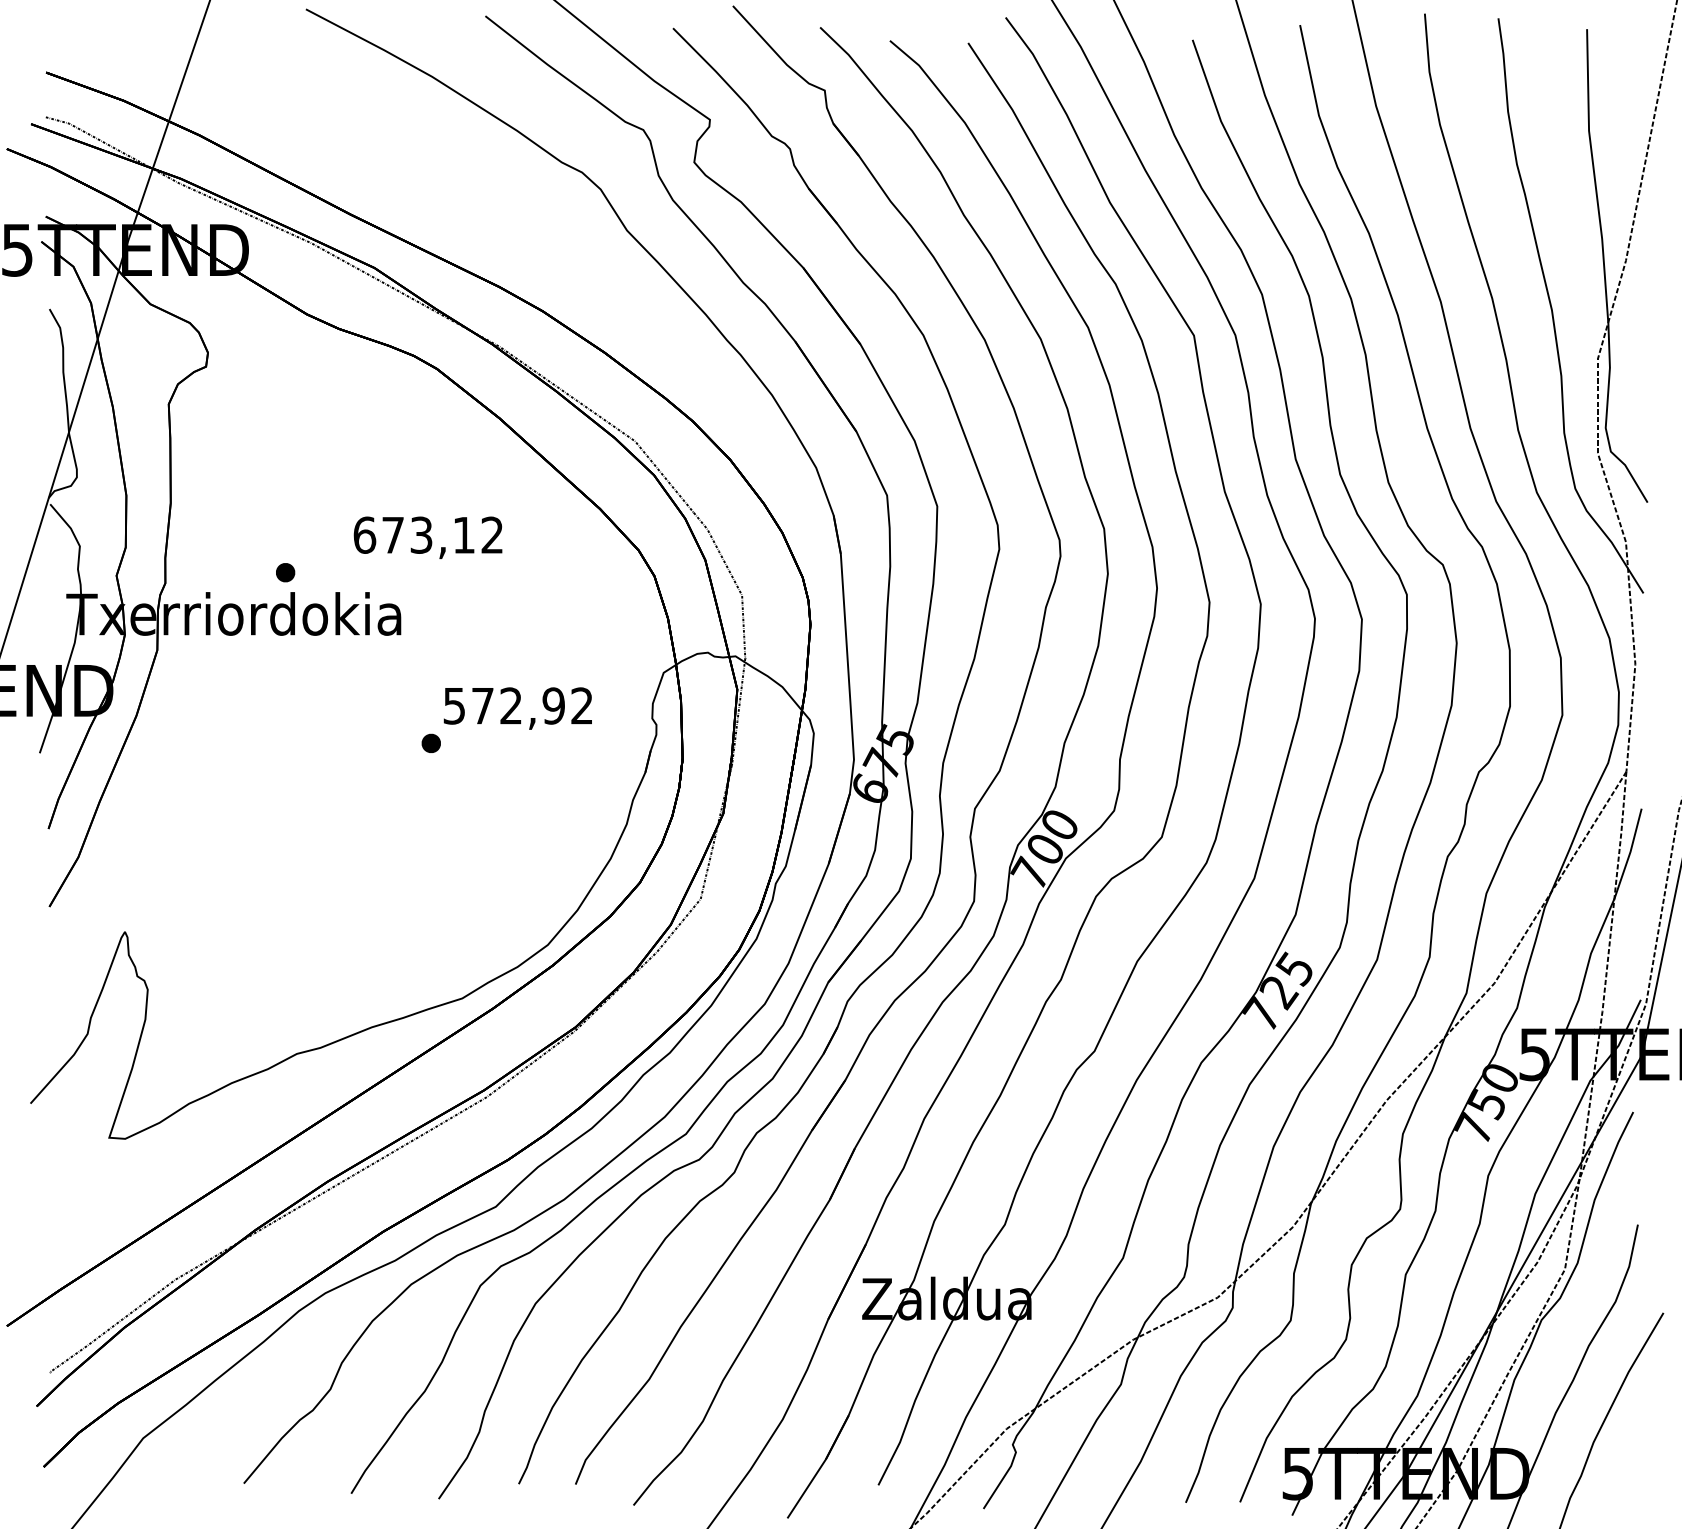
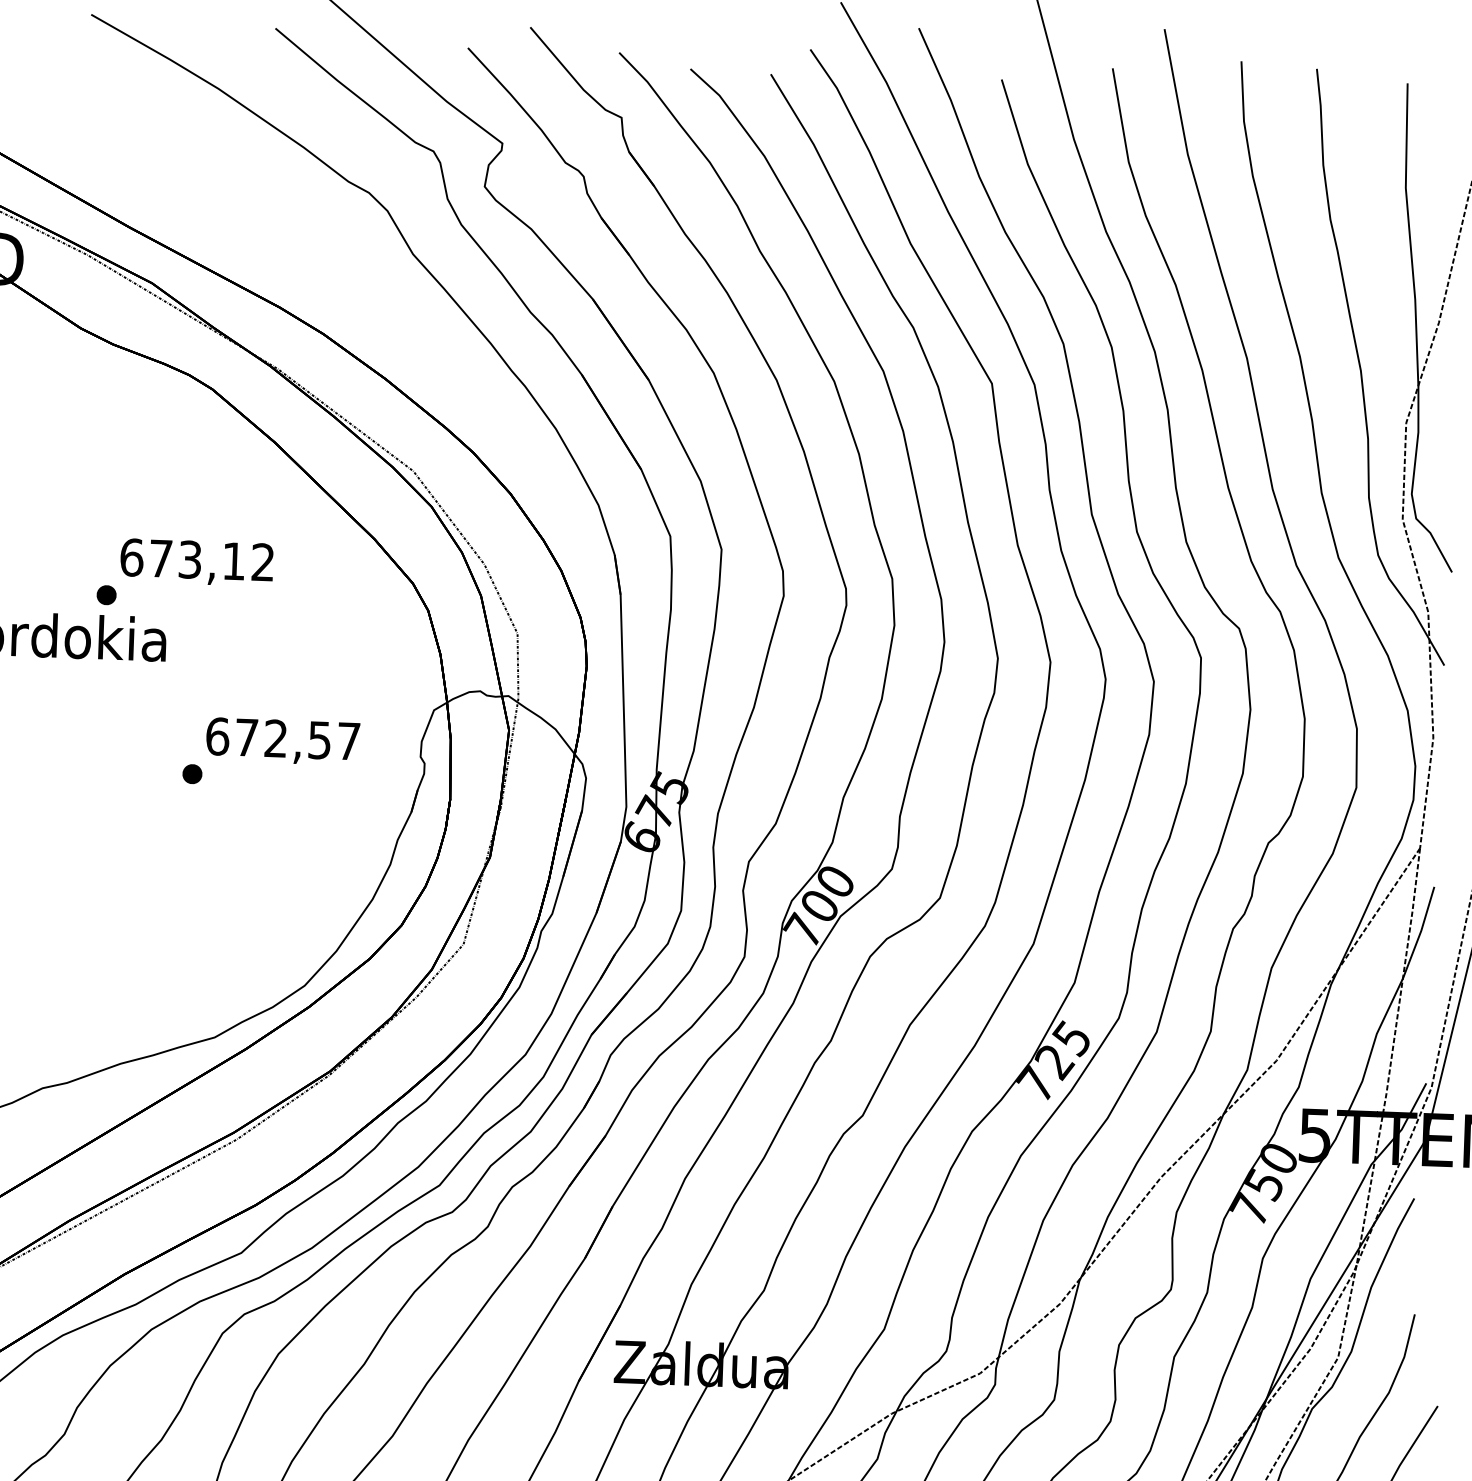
part: (285, 572) -> (106, 595), moved
text: (517, 705) -> (282, 738), 572,92 -> 672,57

